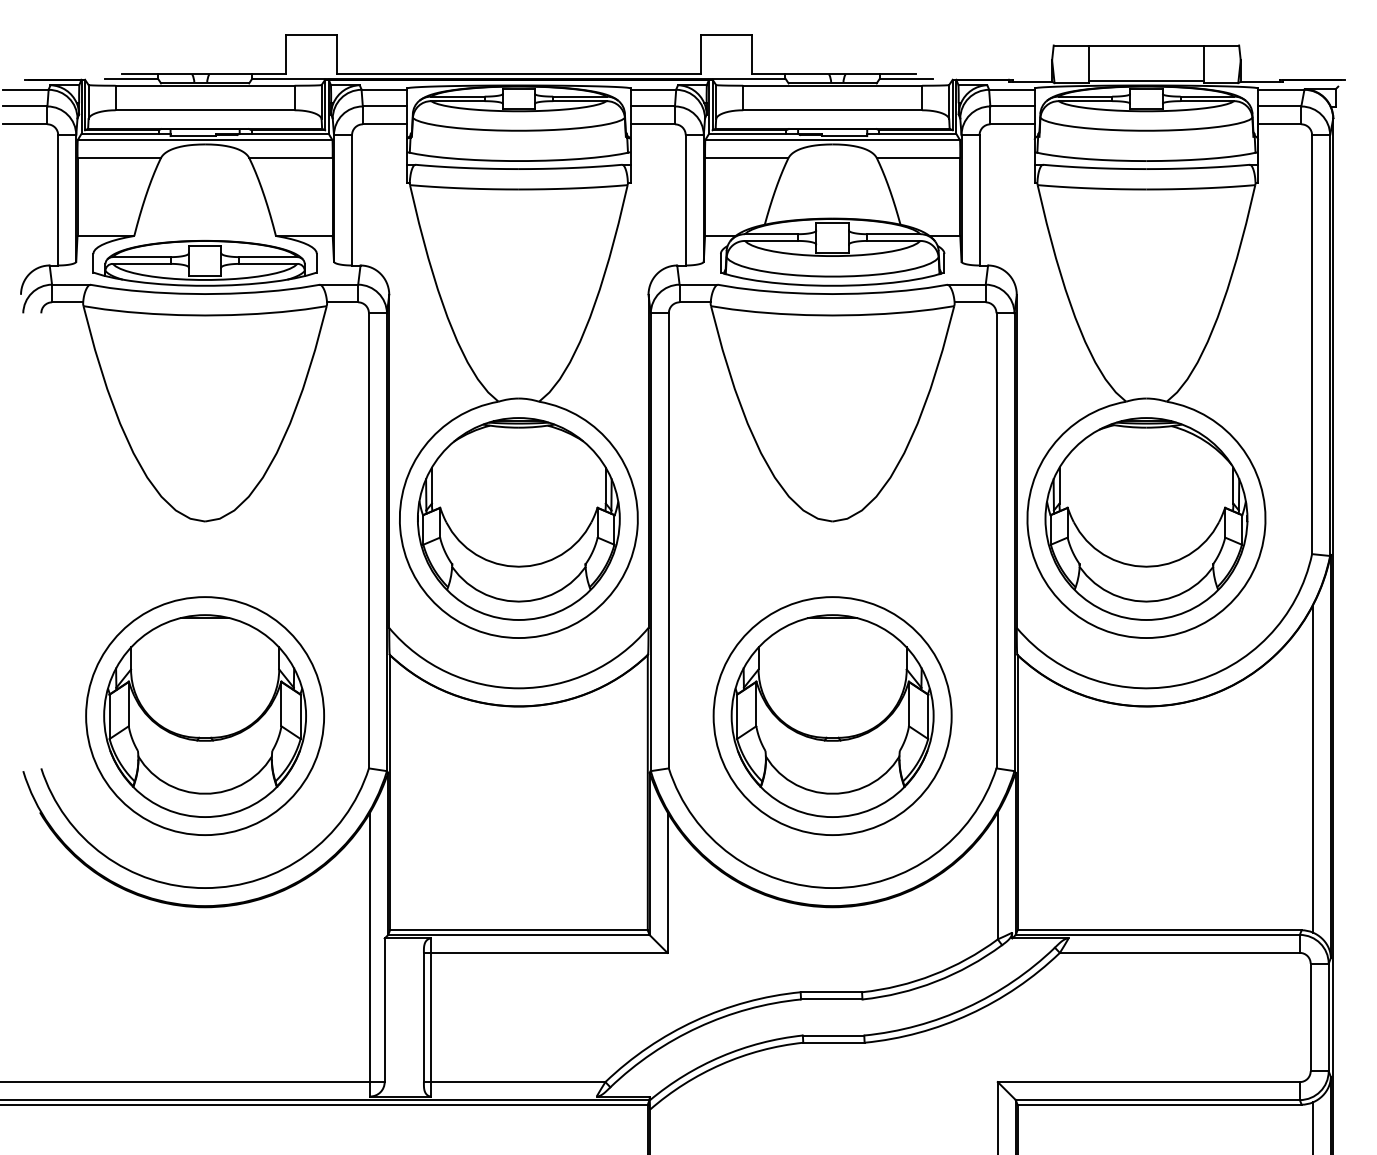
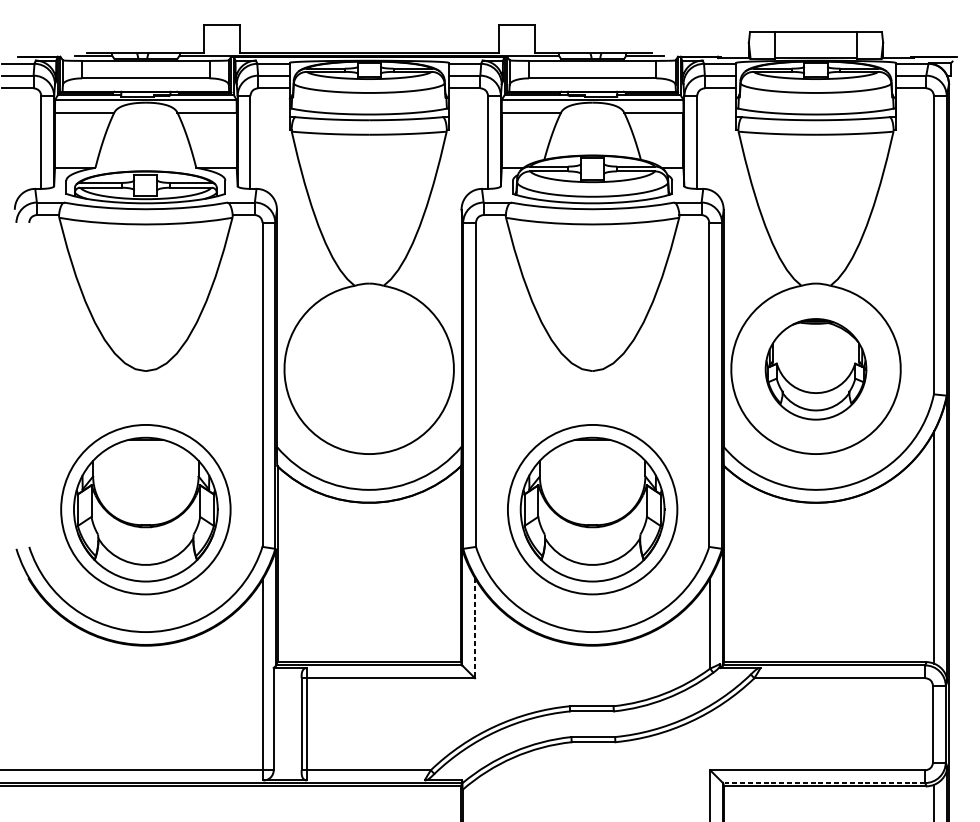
part: (518, 518) -> (368, 368), removed
part: (1146, 518) -> (816, 368), size x0.7
line: (667, 883) -> (475, 628), solid -> dashed
line: (1157, 1100) -> (823, 783), solid -> dashed

